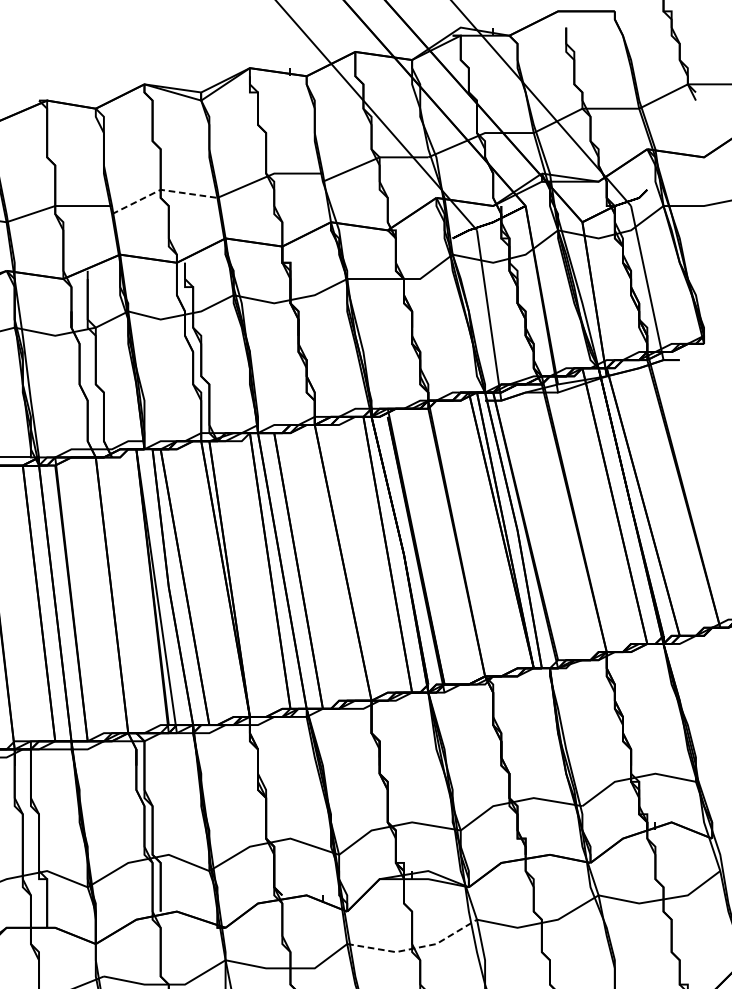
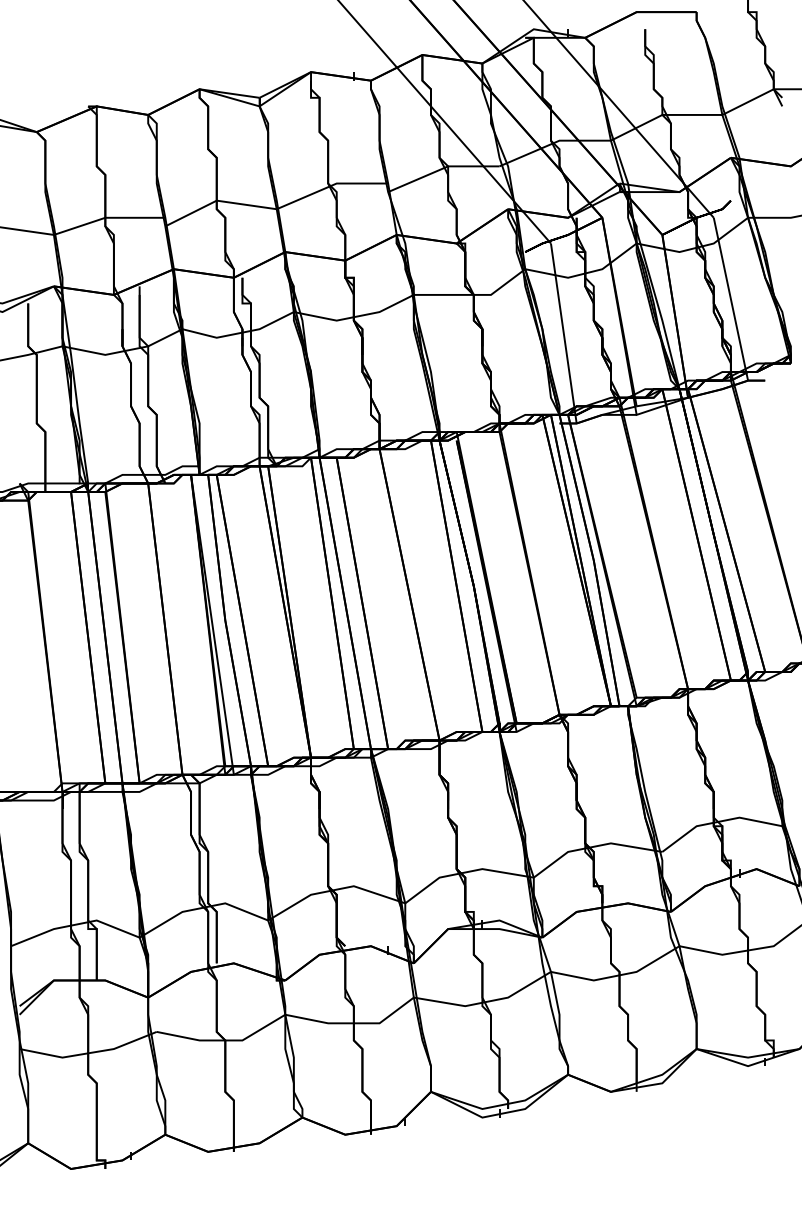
line: (161, 189) -> (217, 200), dashed -> solid
line: (415, 948) -> (485, 1002), dashed -> solid

